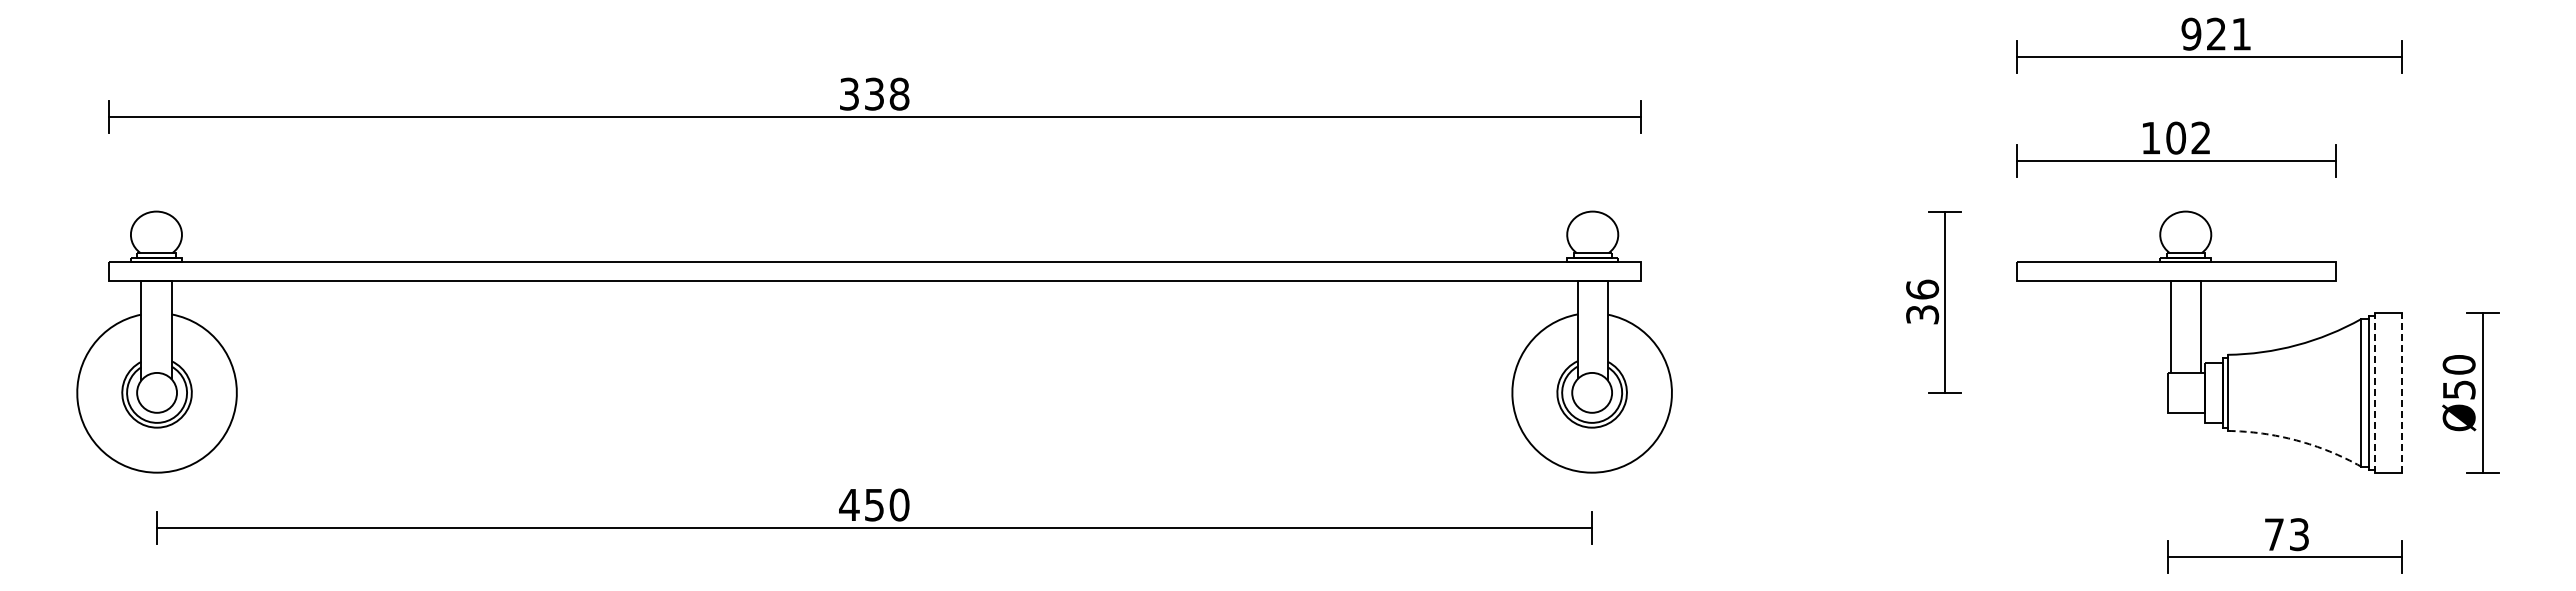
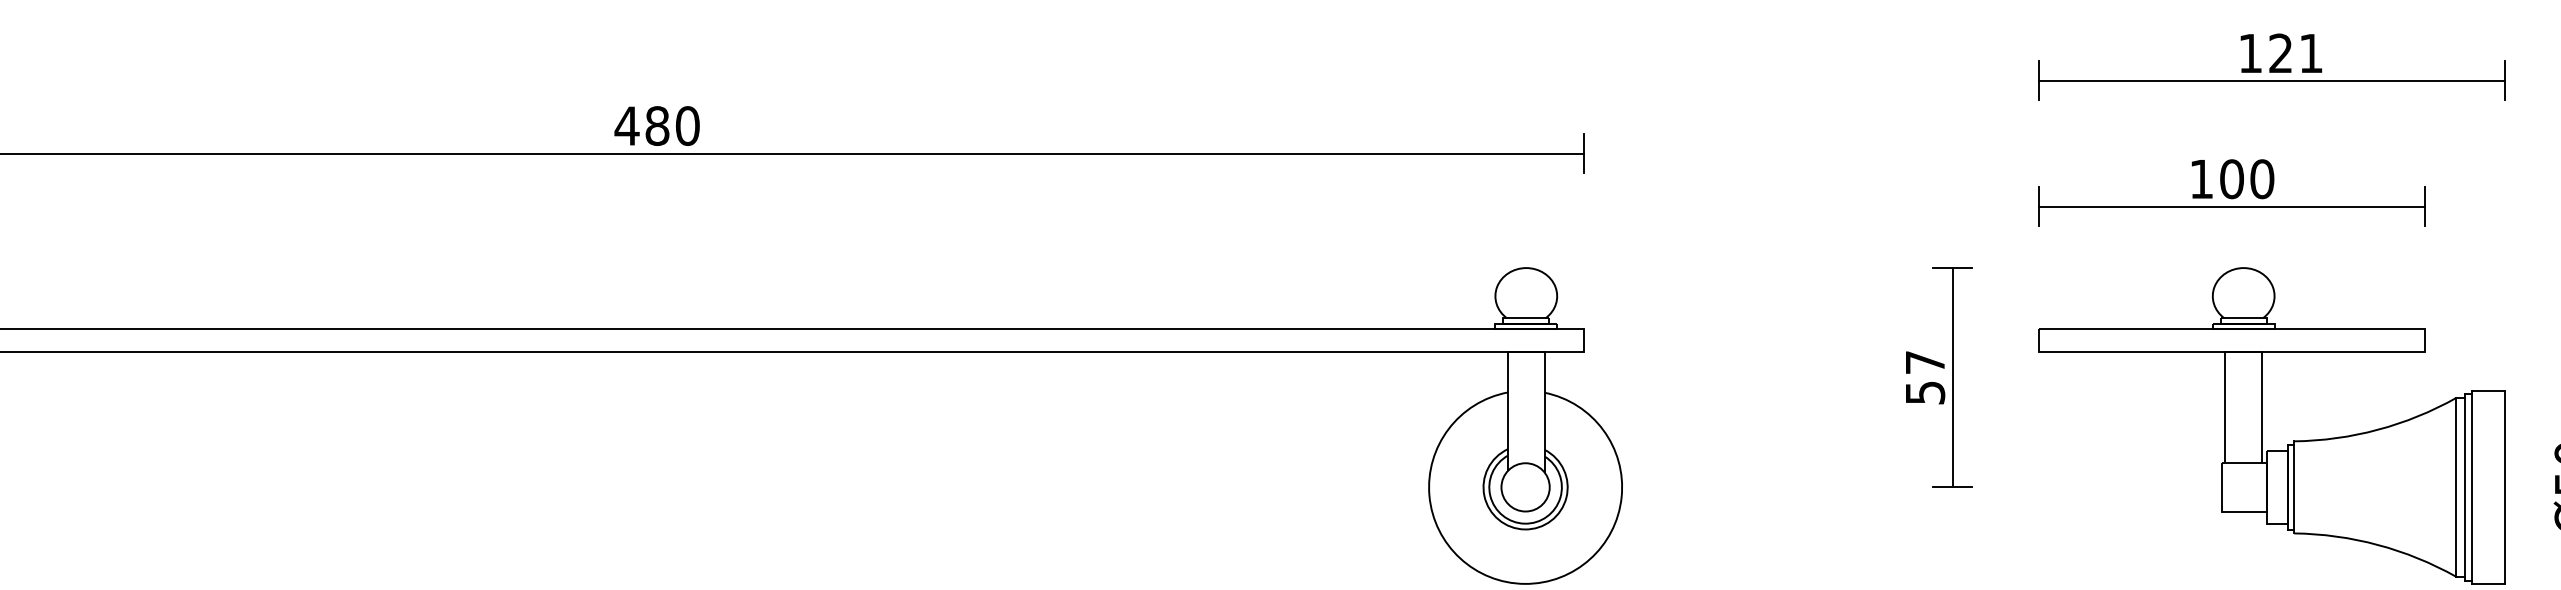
text: (2191, 33) -> (2250, 52), 921 -> 121
text: (874, 93) -> (657, 125), 338 -> 480
text: (2201, 137) -> (2262, 178), 102 -> 100
text: (1922, 301) -> (1925, 376), 36 -> 57
line: (2374, 392) -> (2471, 486), dashed -> solid
line: (2401, 392) -> (2504, 486), dashed -> solid
arc: (2296, 440) -> (2377, 544), dashed -> solid

